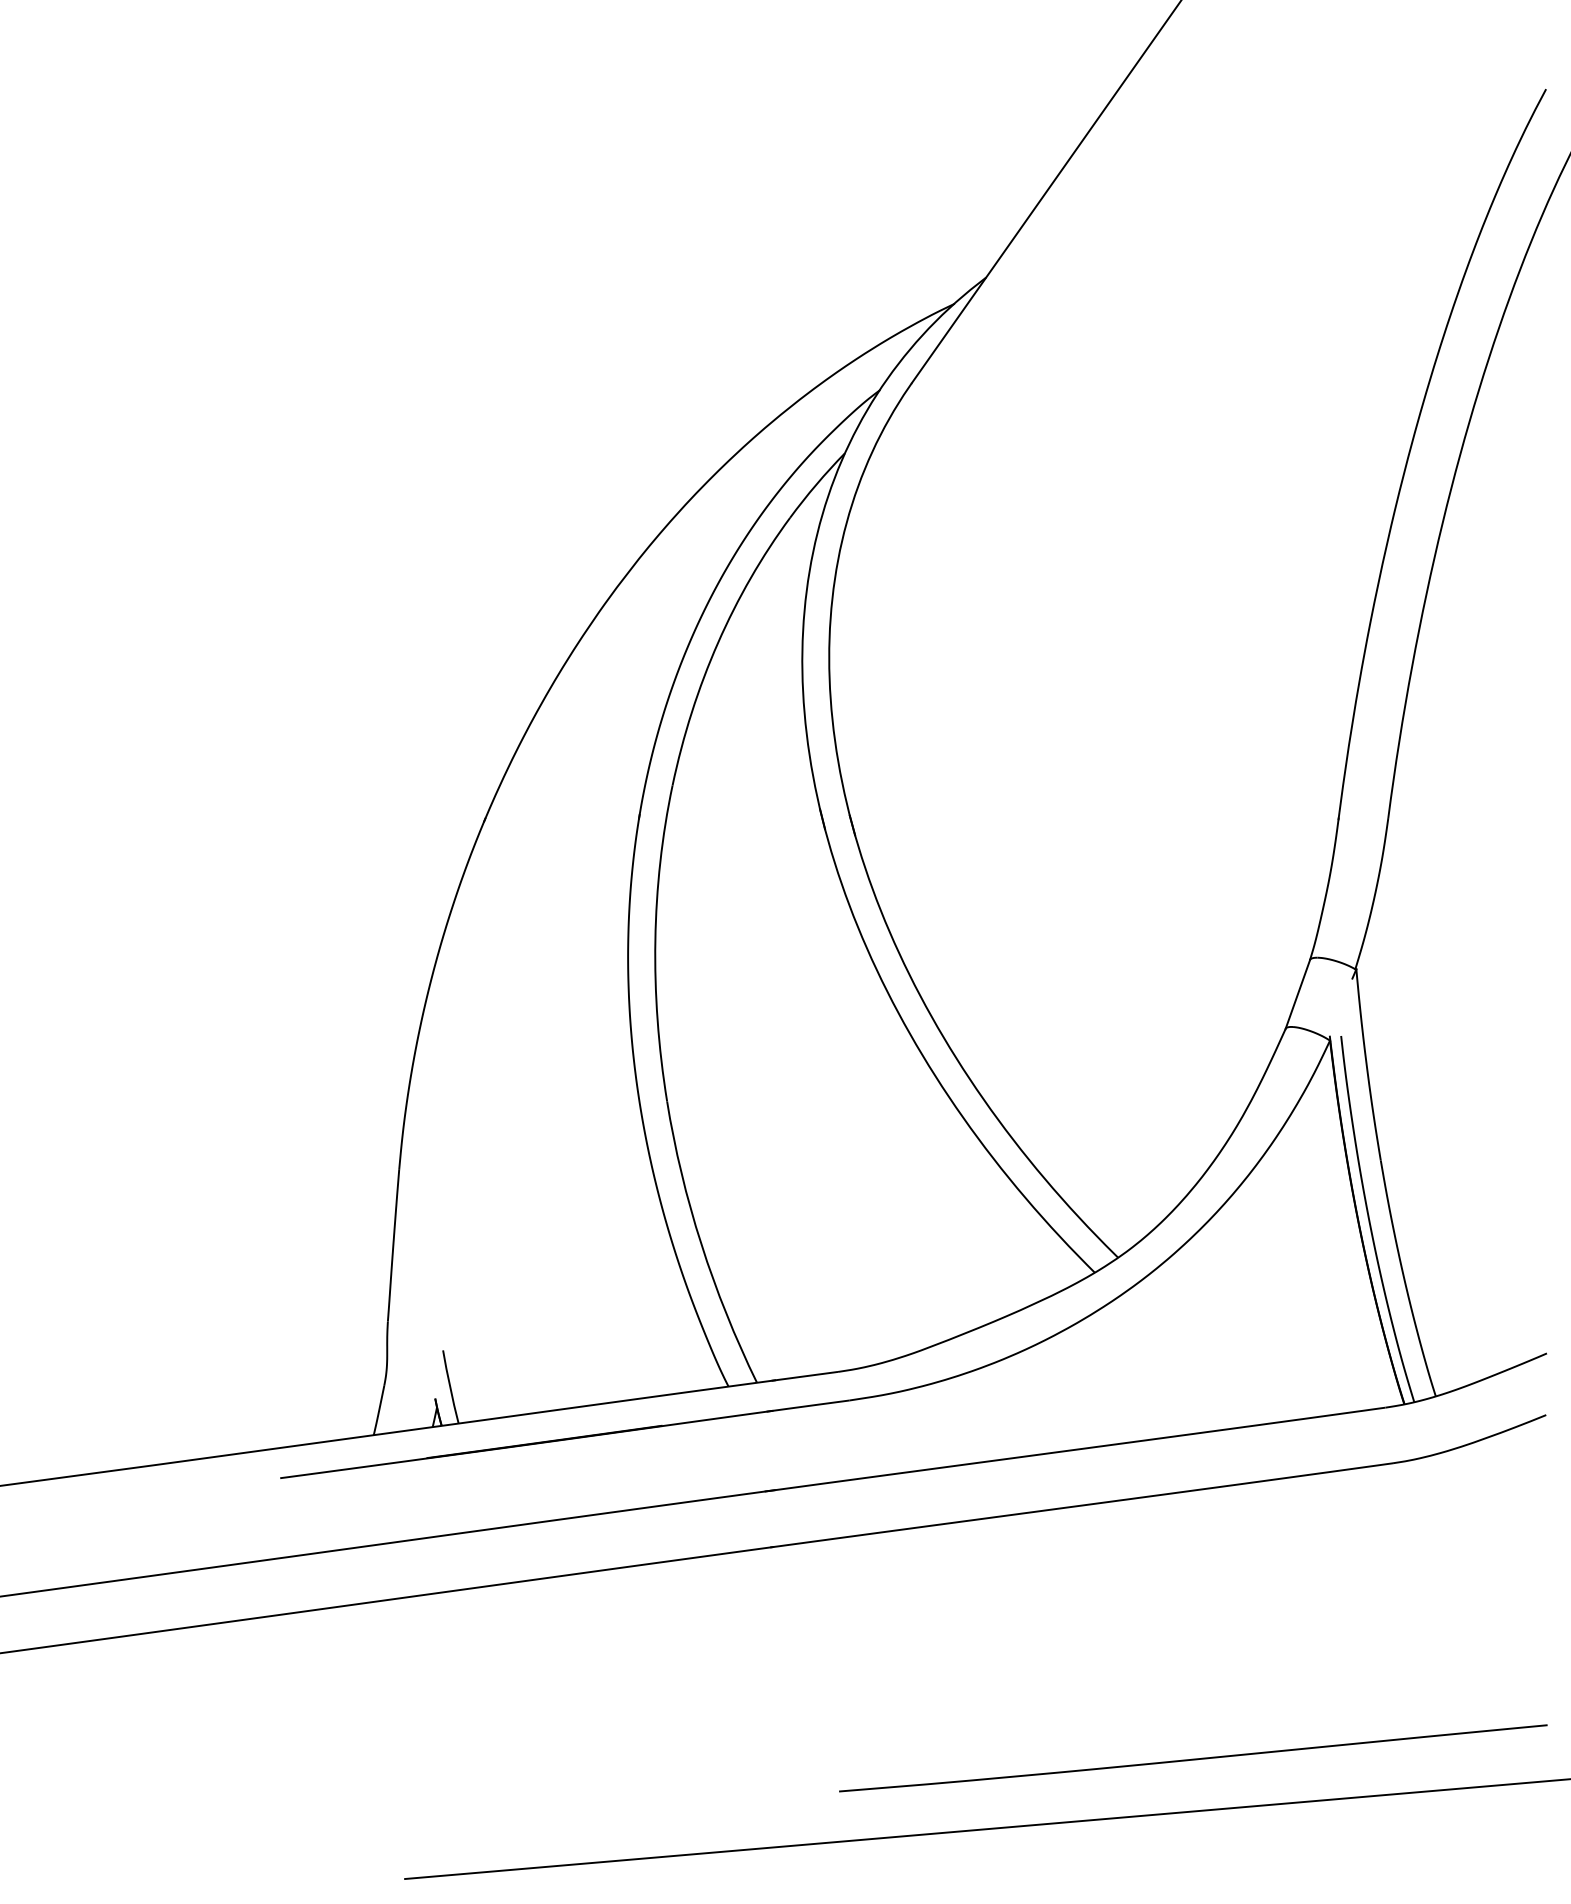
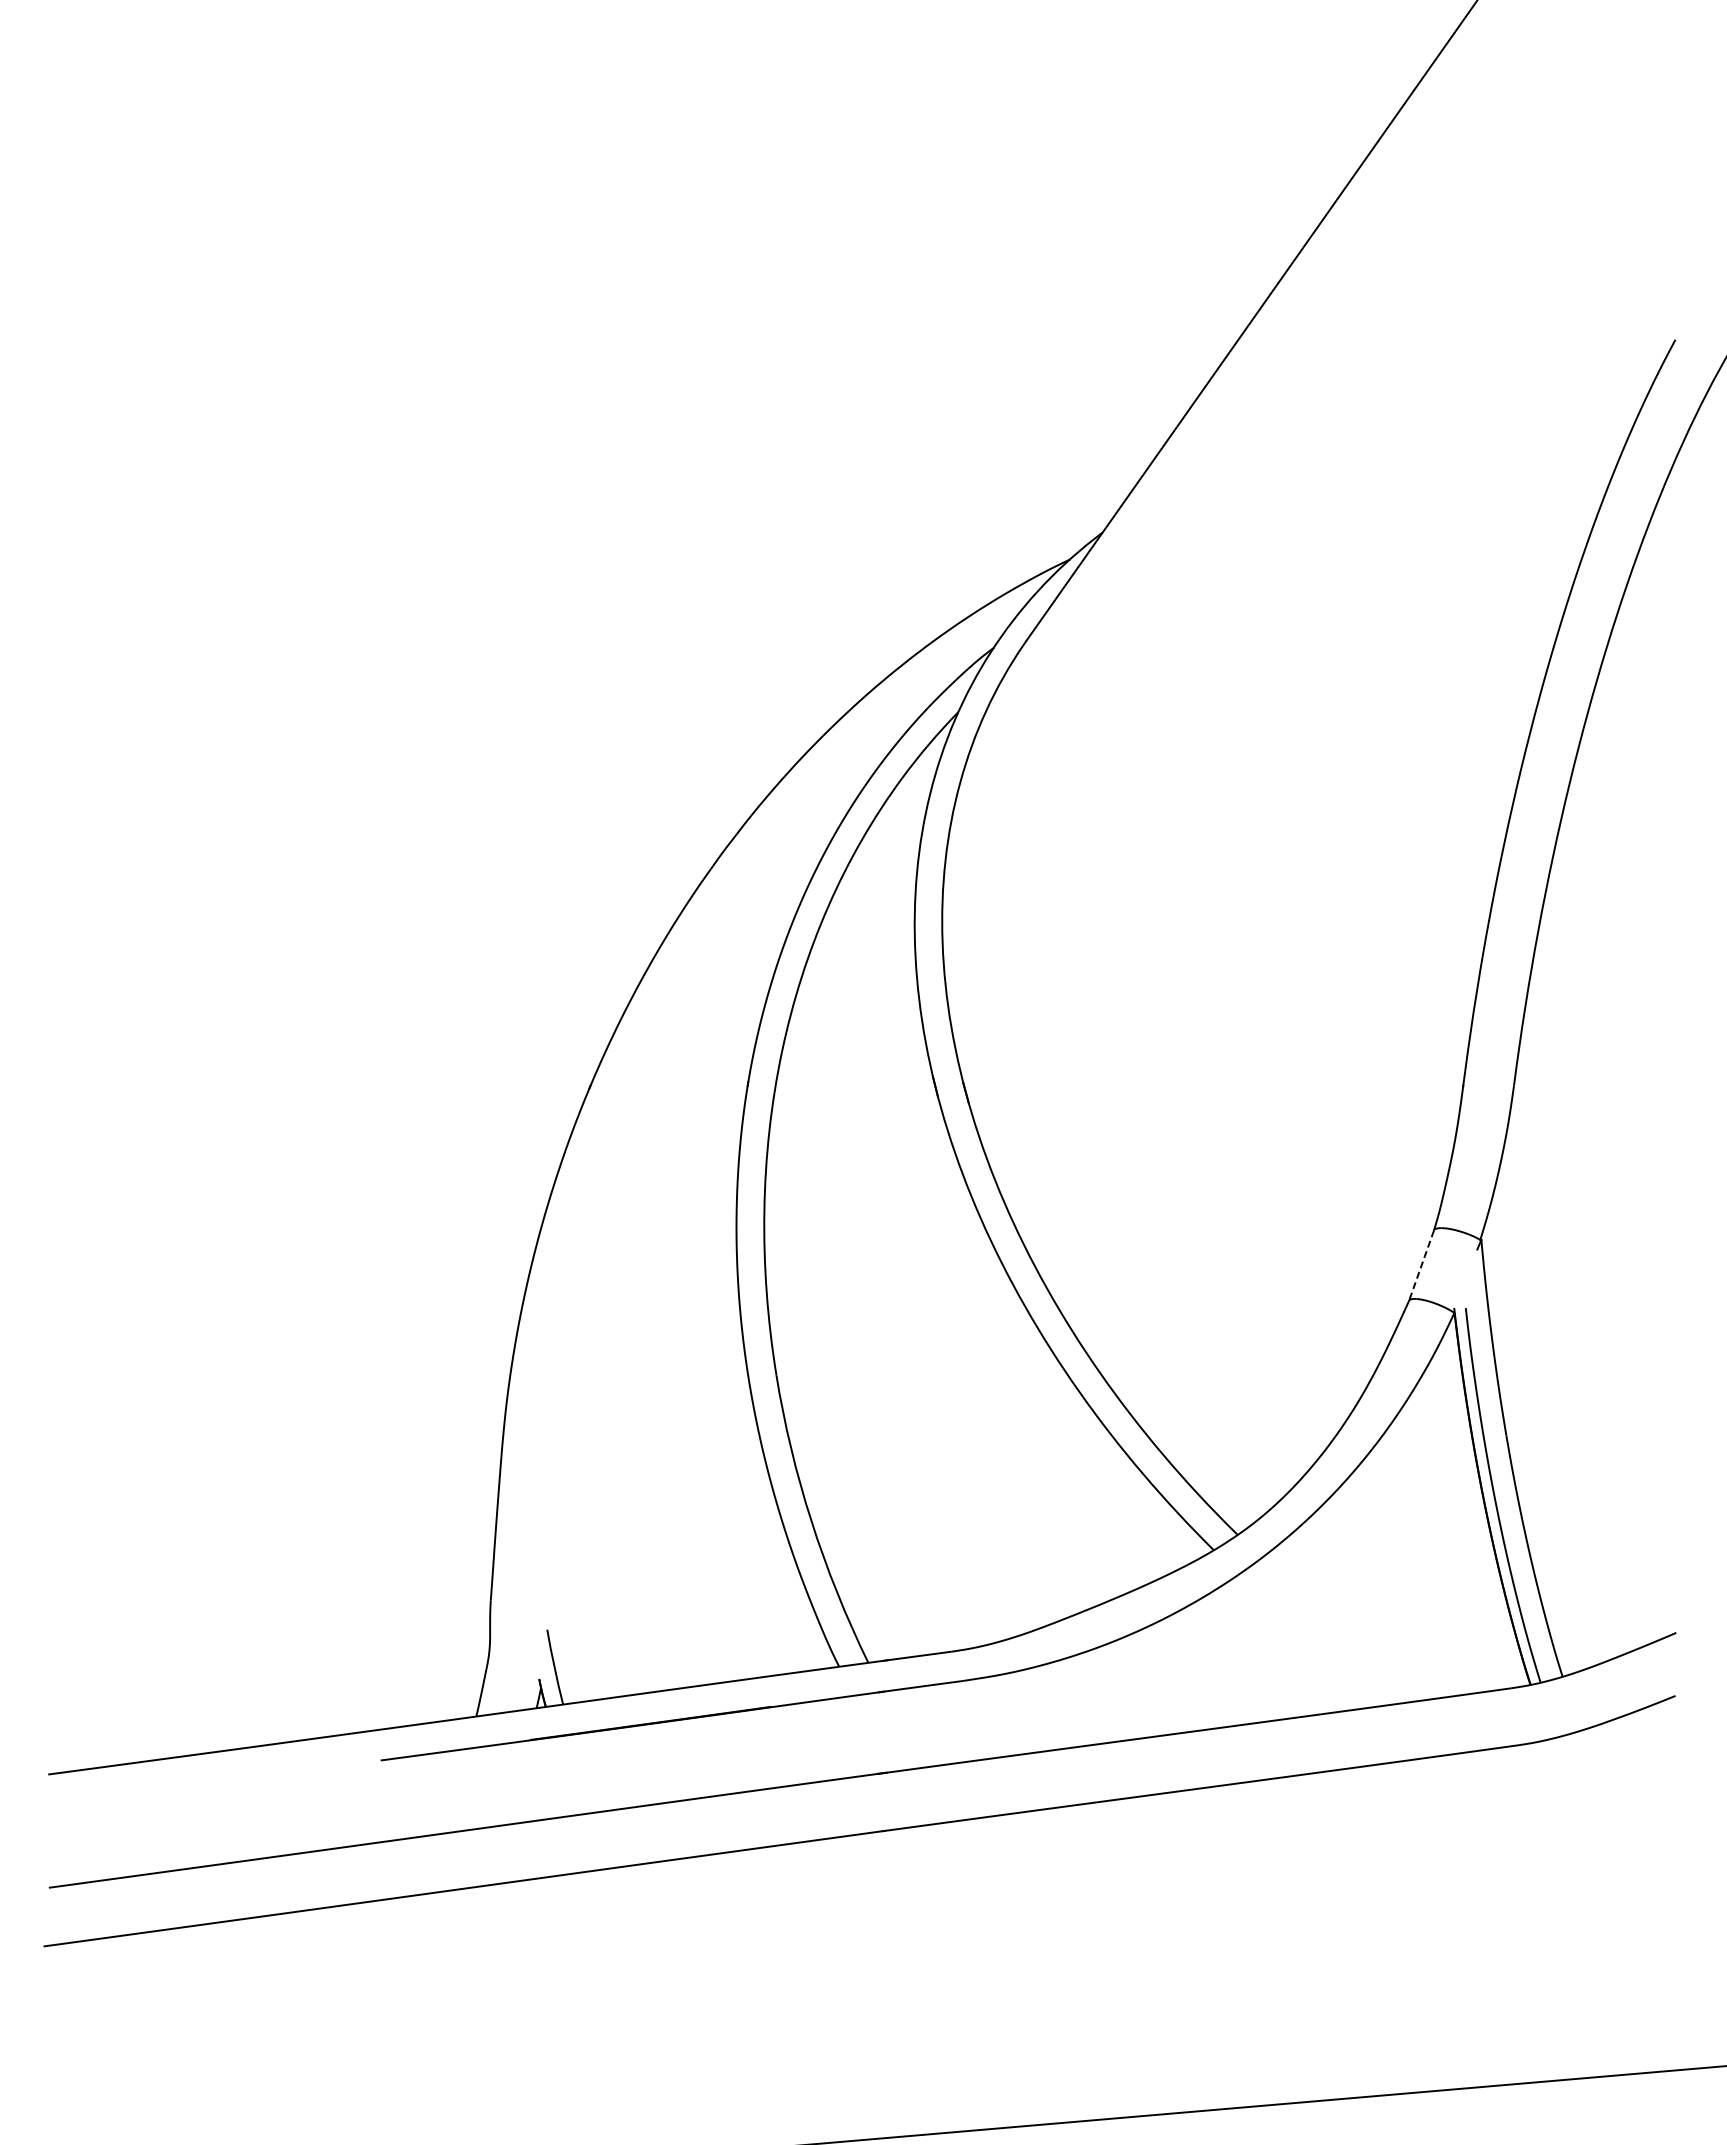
line: (1297, 995) -> (1421, 1266), solid -> dashed
curve: (1193, 1758) -> (1314, 2047), removed

